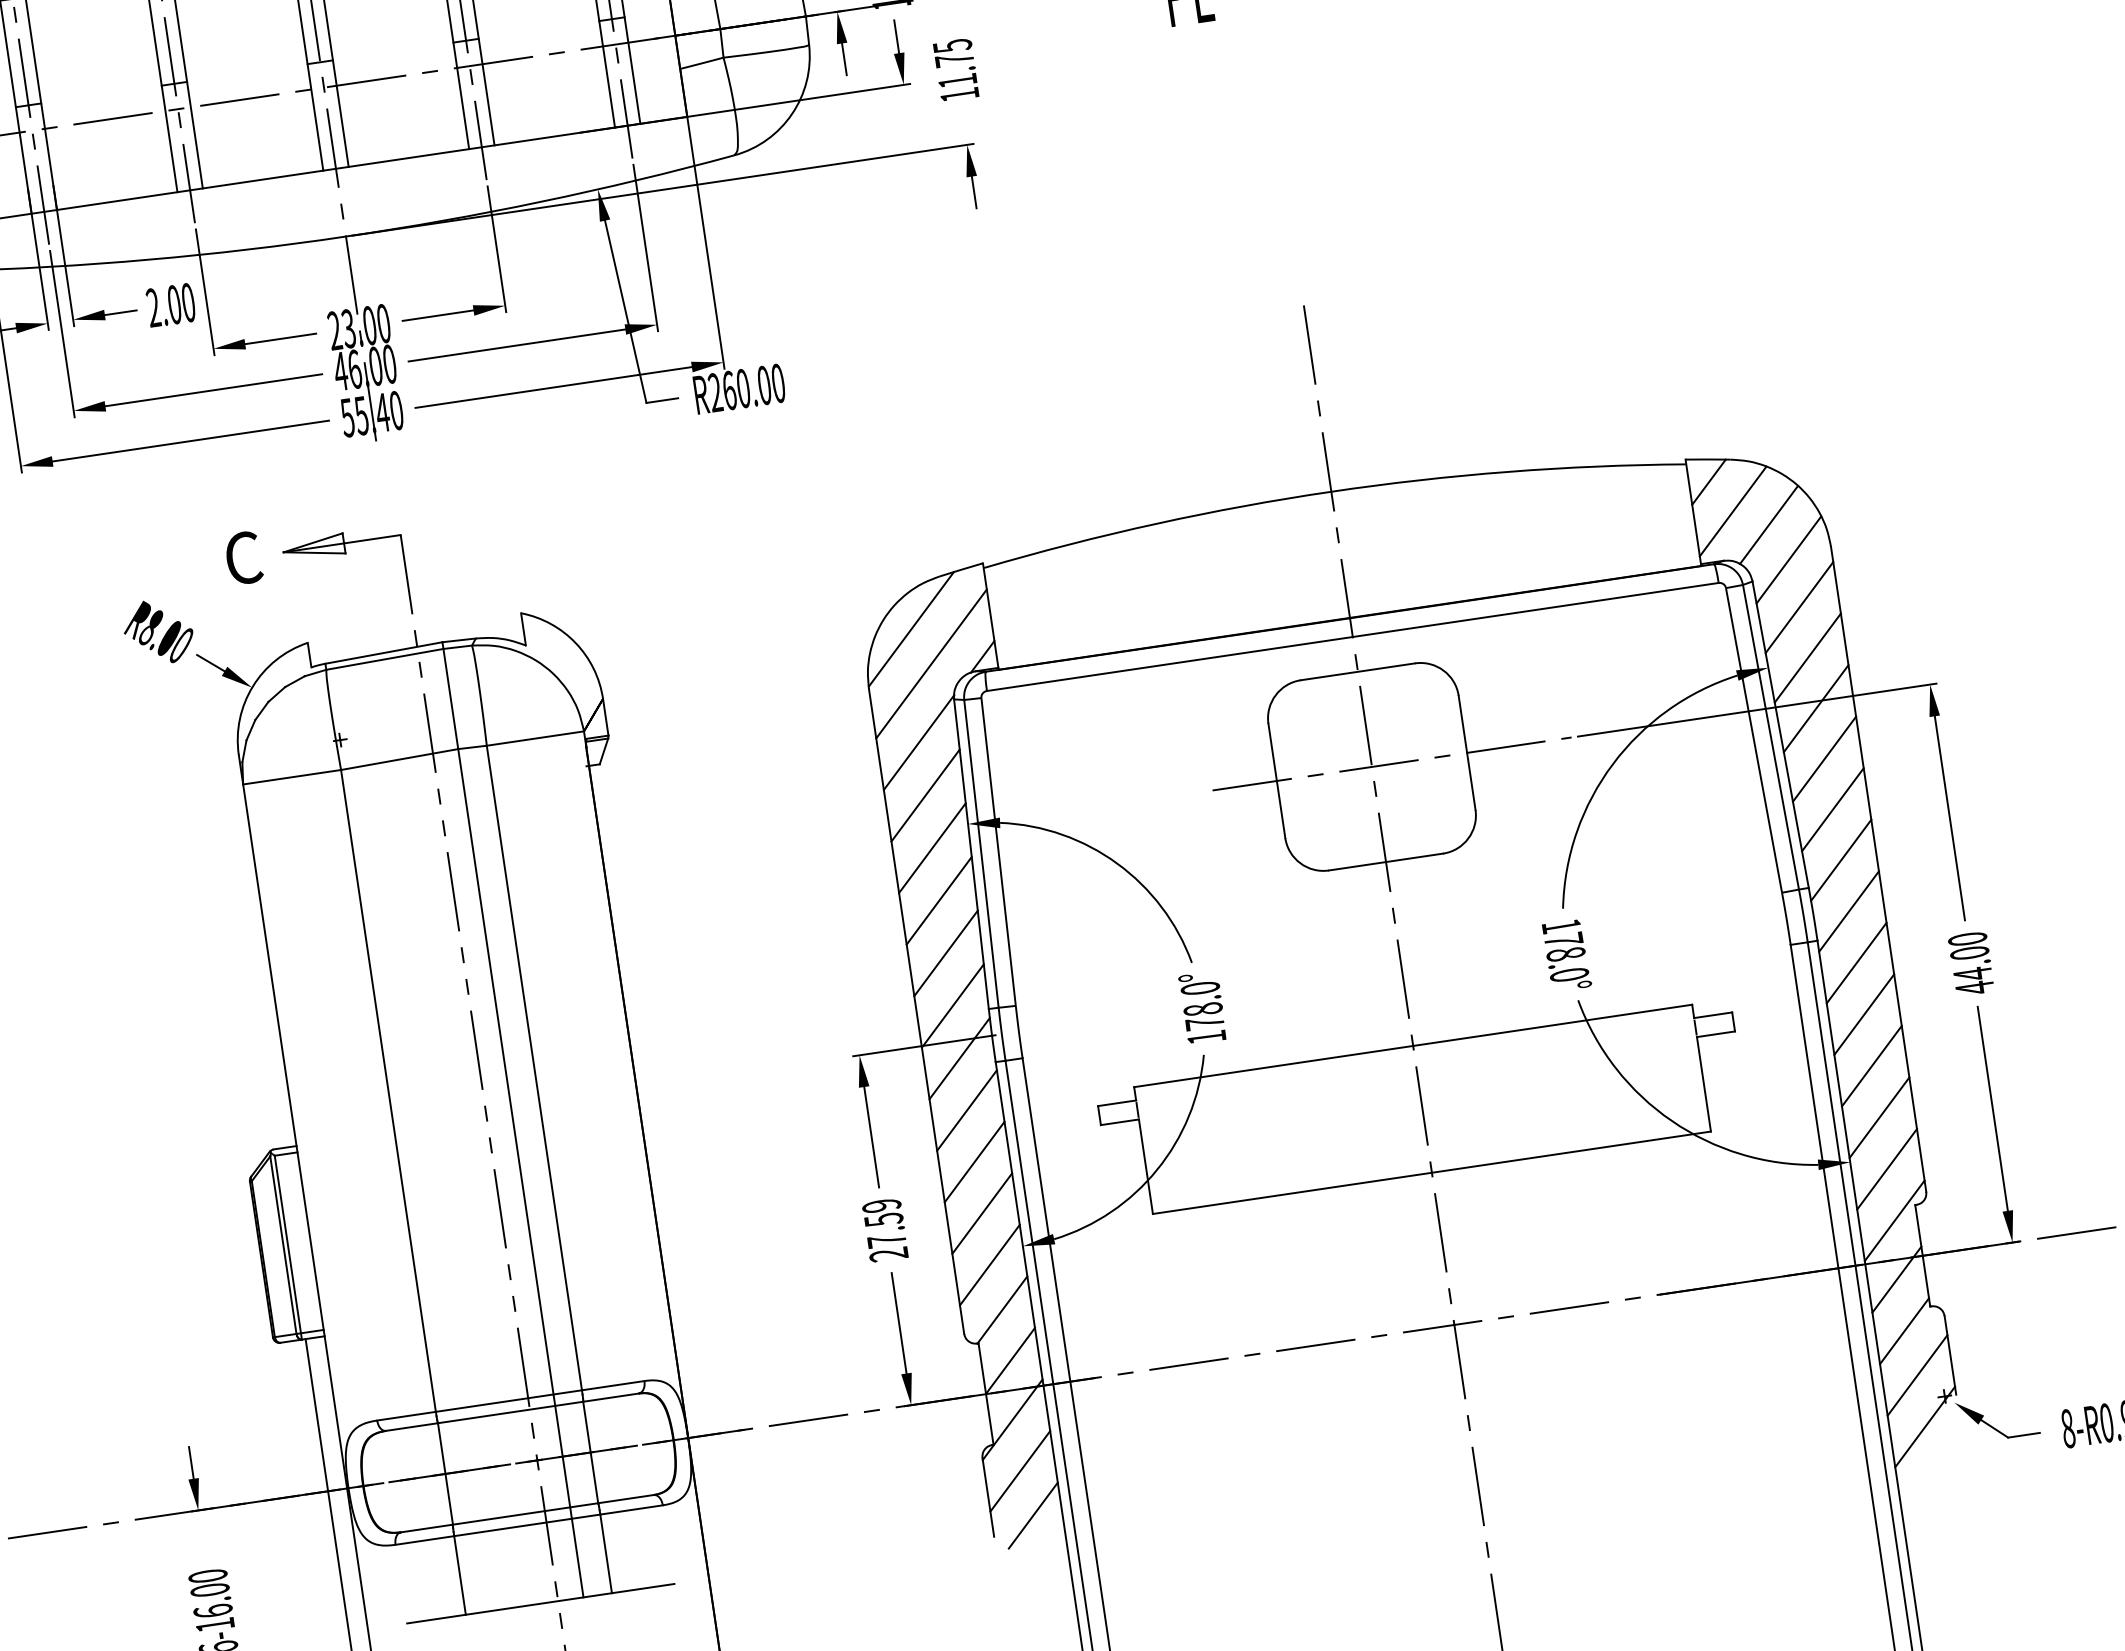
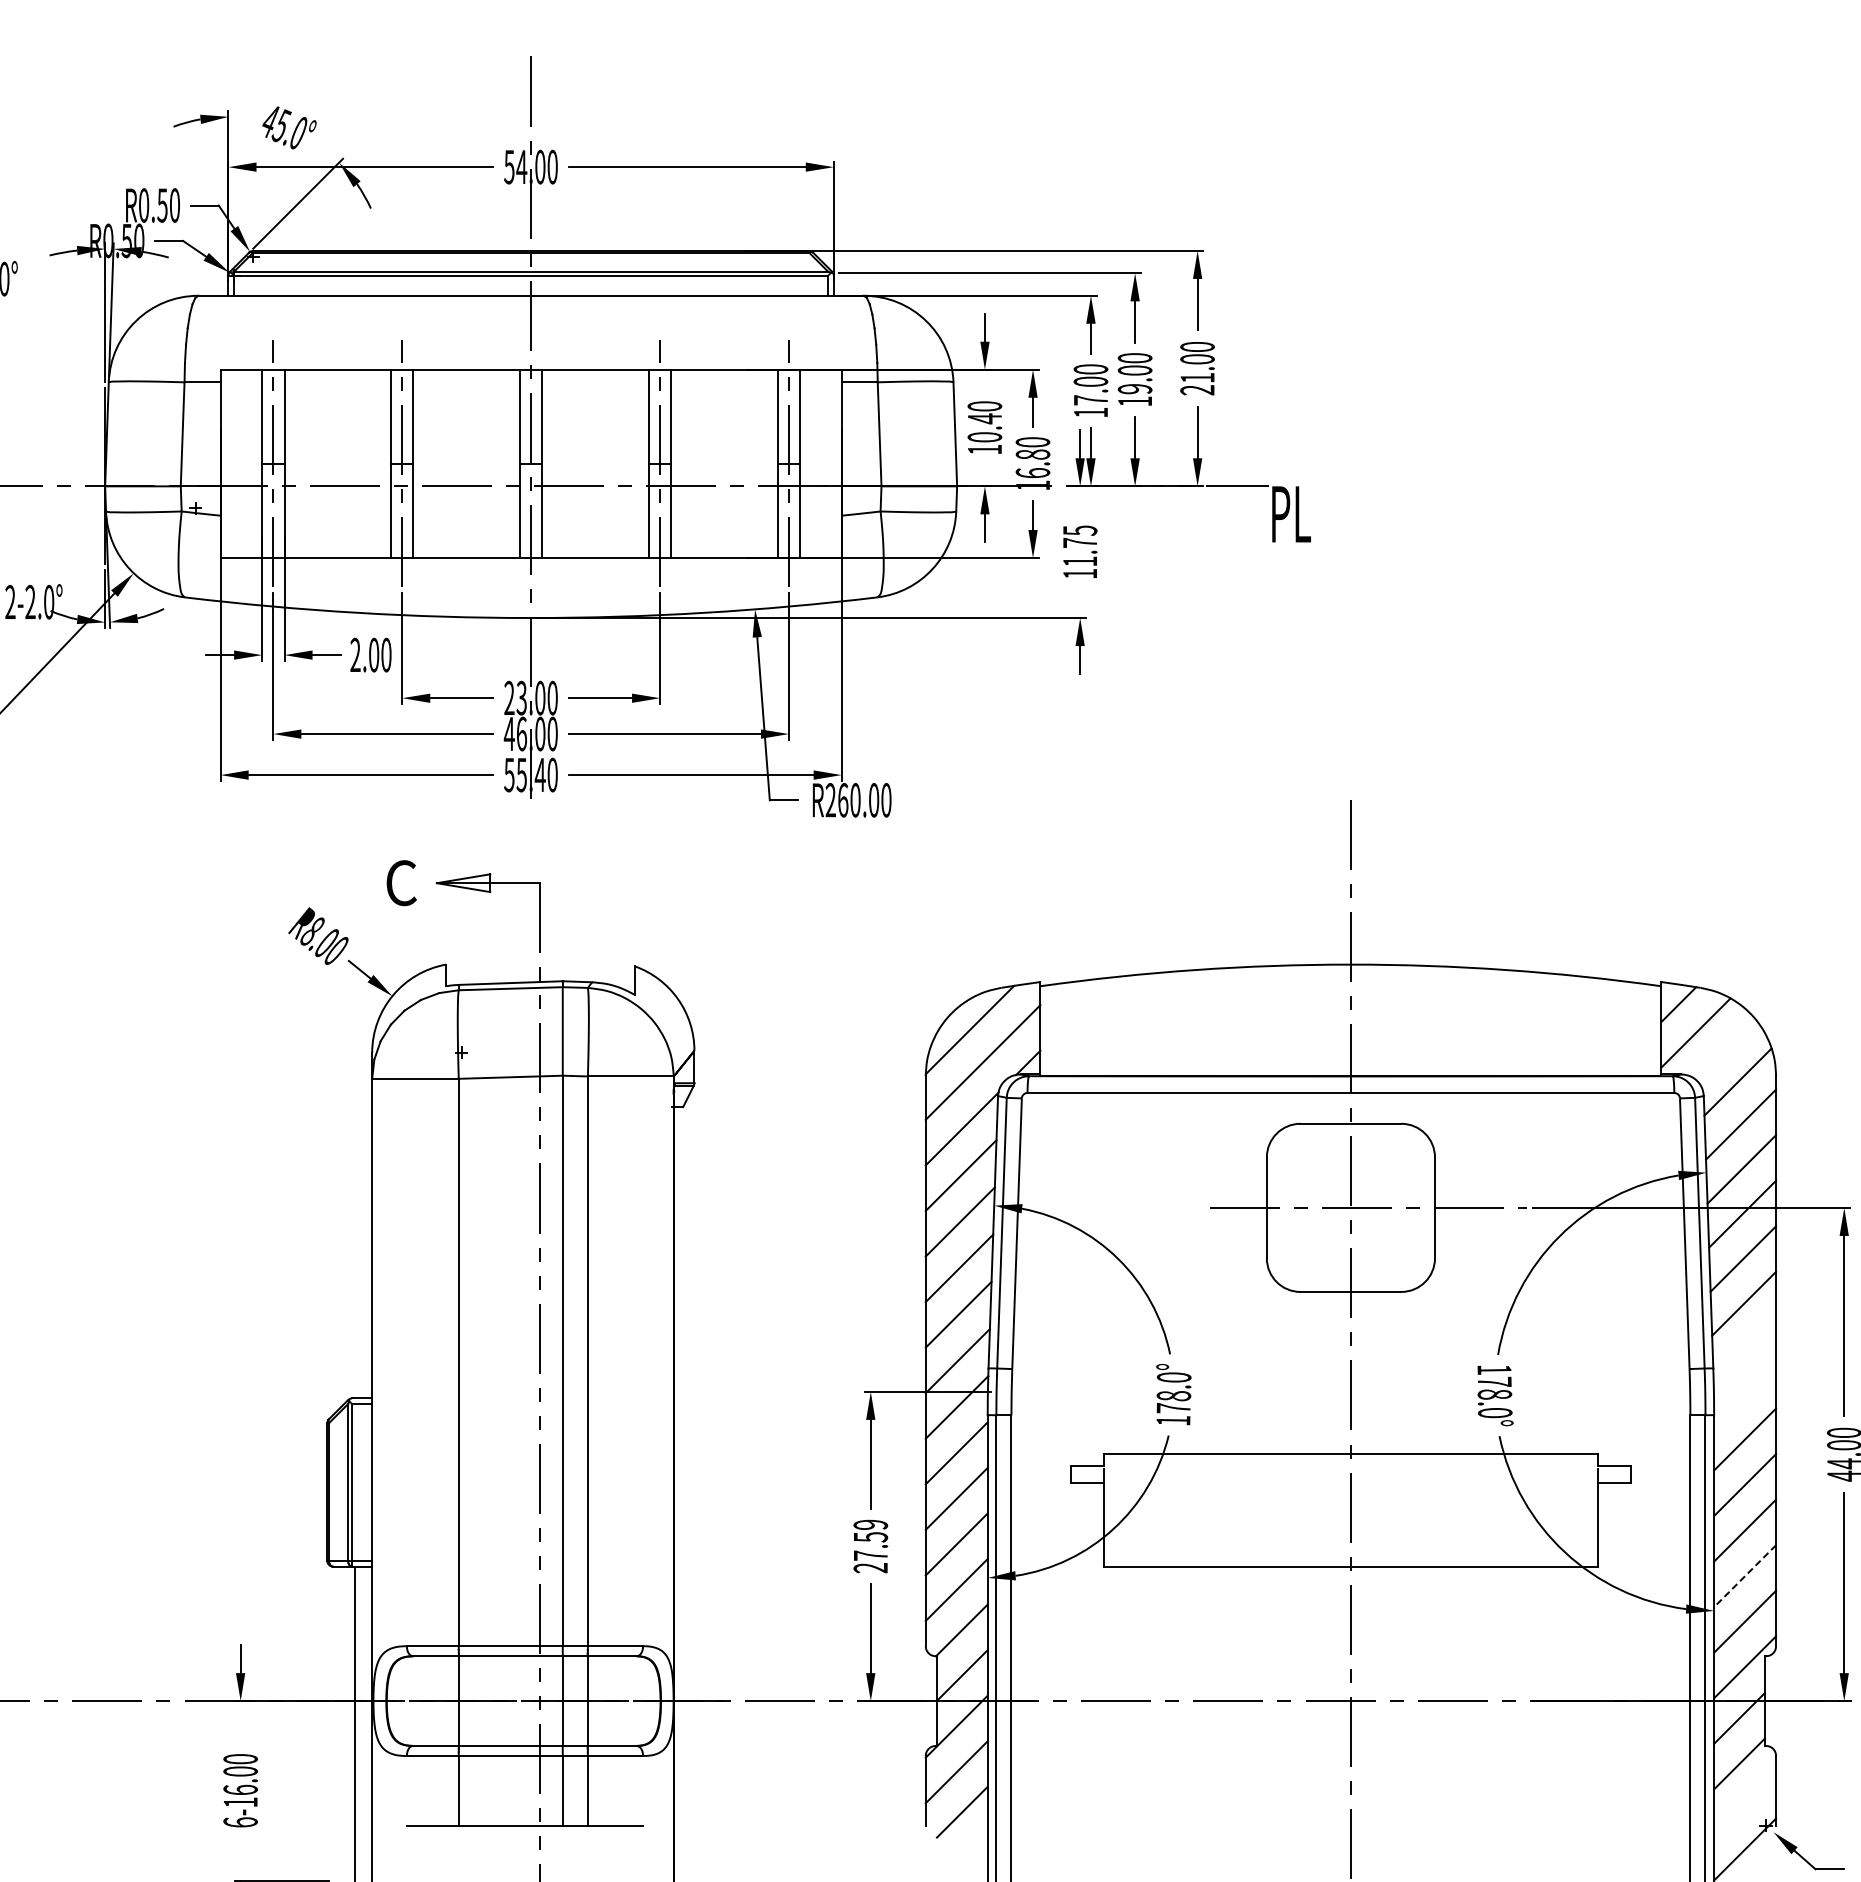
line: (1769, 525) -> (1725, 1049), removed
line: (1840, 860) -> (1744, 1348), removed
line: (1849, 911) -> (1745, 1393), removed
line: (1879, 1118) -> (1745, 1576), solid -> dashed
line: (1917, 1374) -> (1745, 1803), removed

